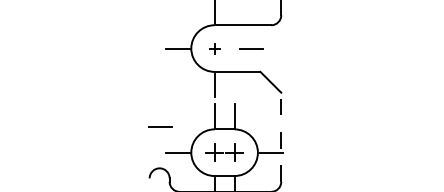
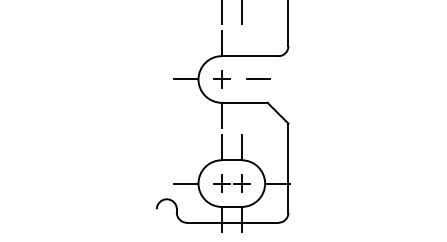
part: (214, 48) -> (221, 79), size x1.67
line: (160, 125) -> (167, 156), removed
line: (281, 137) -> (288, 168), dashed -> solid

